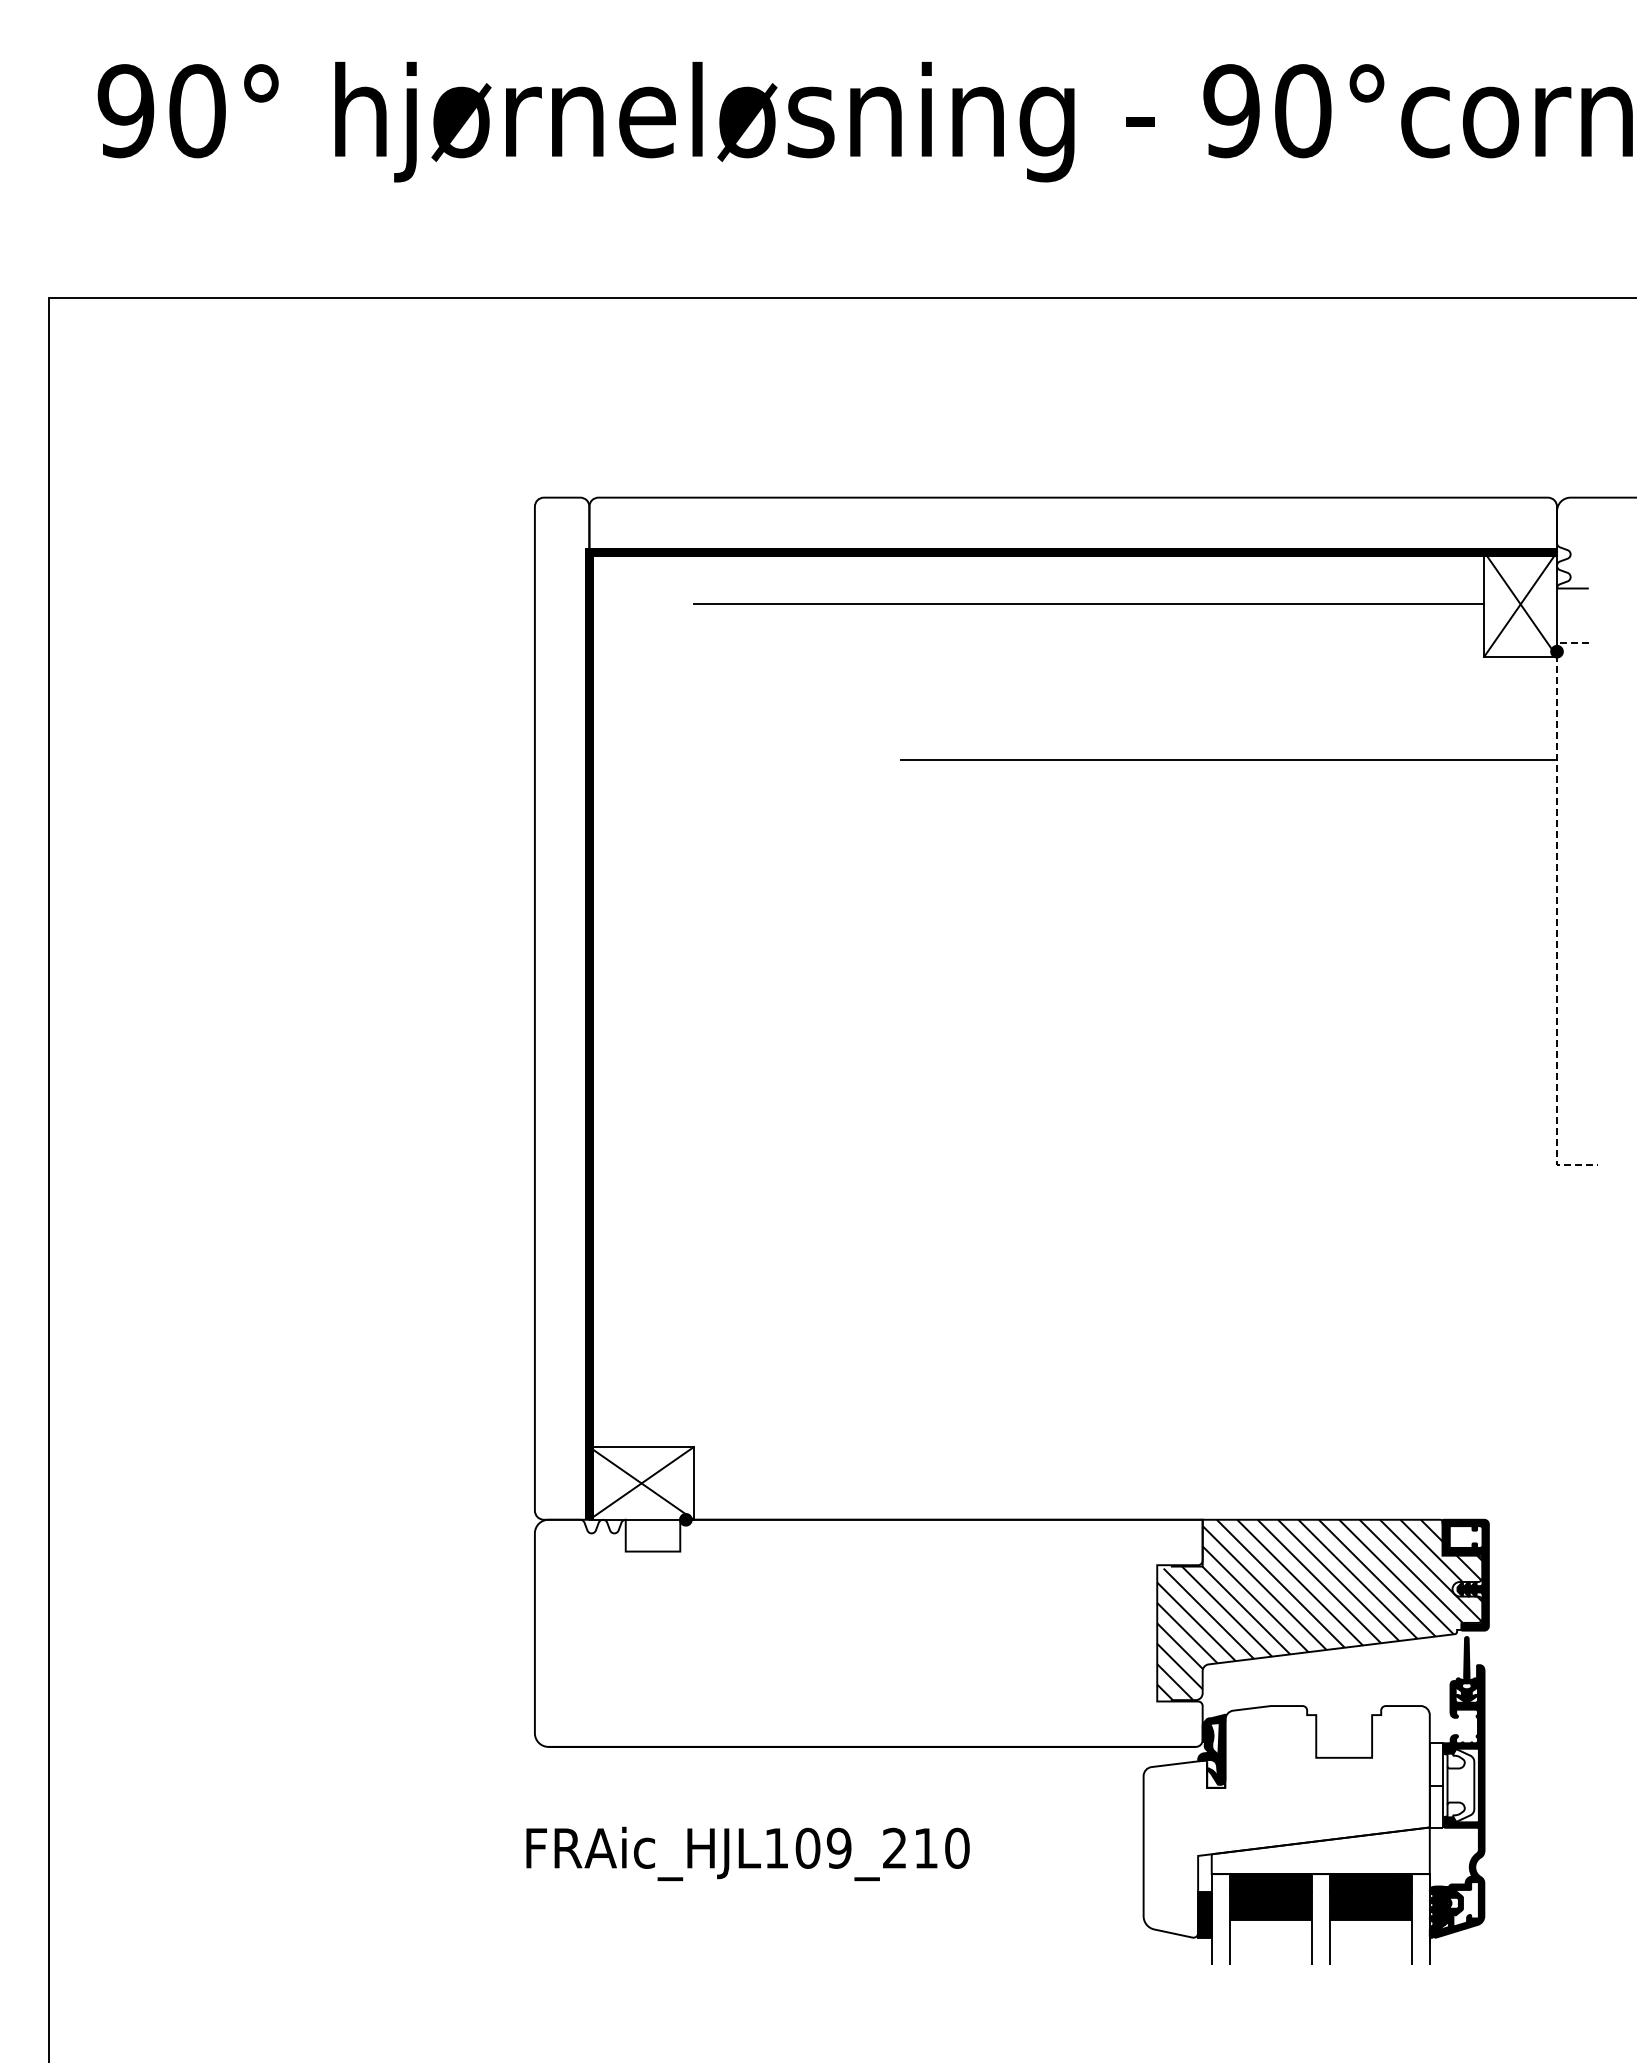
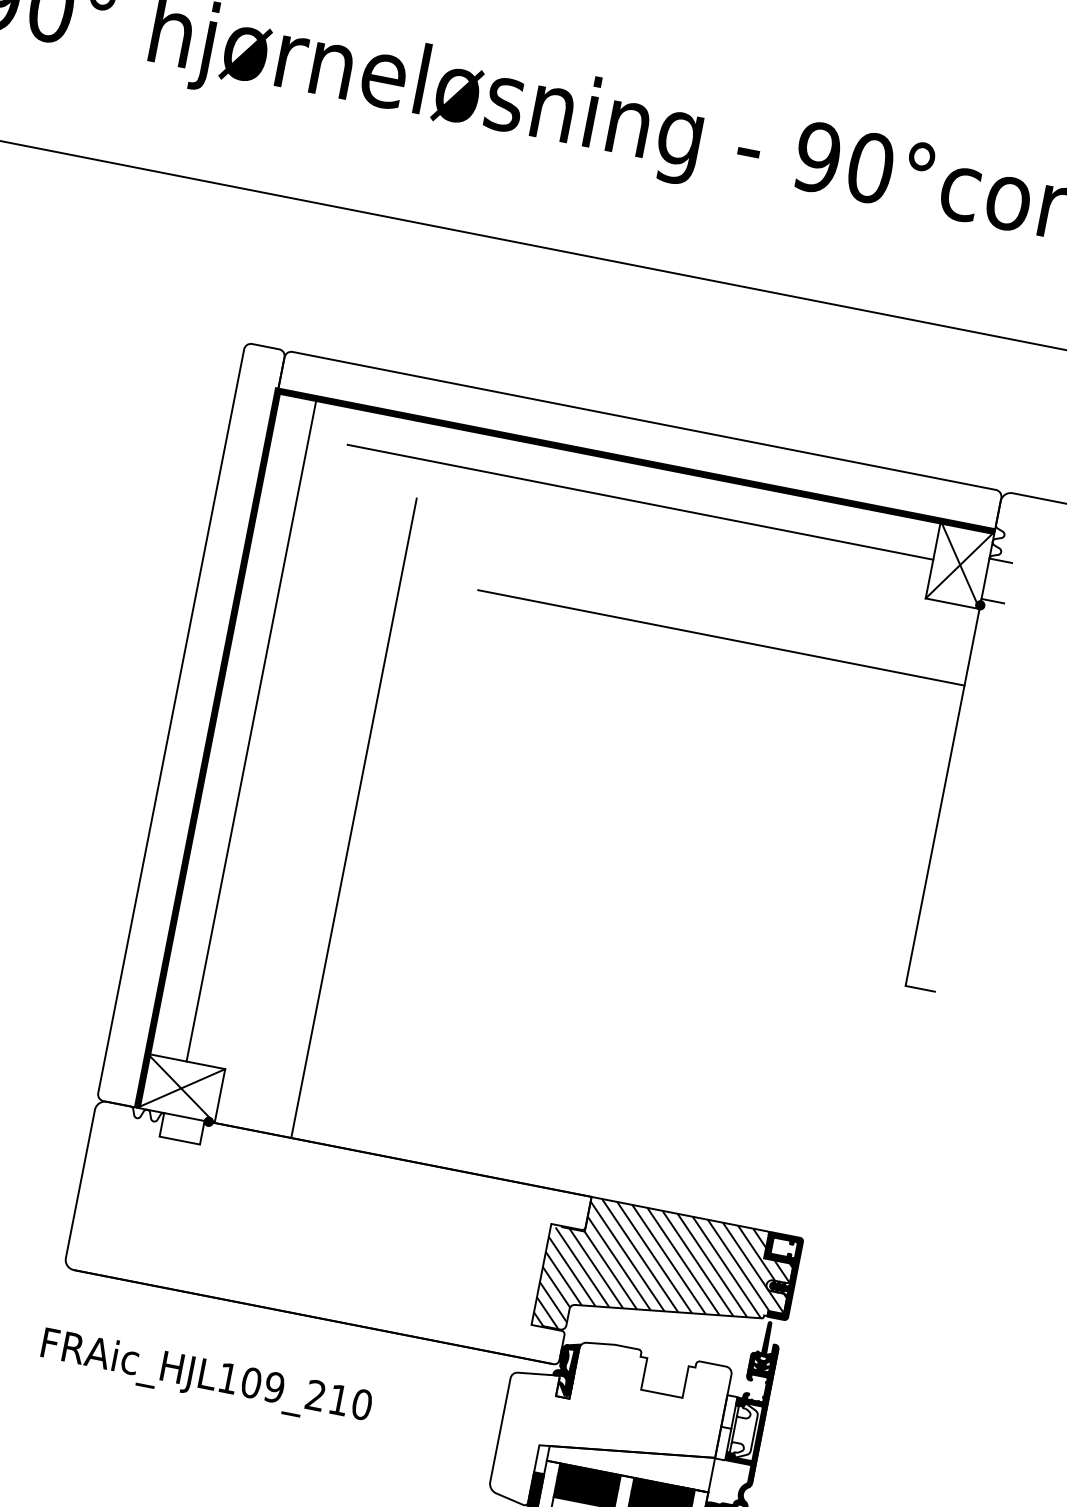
line: (1557, 908) -> (943, 795), dashed -> solid
line: (641, 999) -> (251, 729), added
line: (797, 1087) -> (354, 817), added

